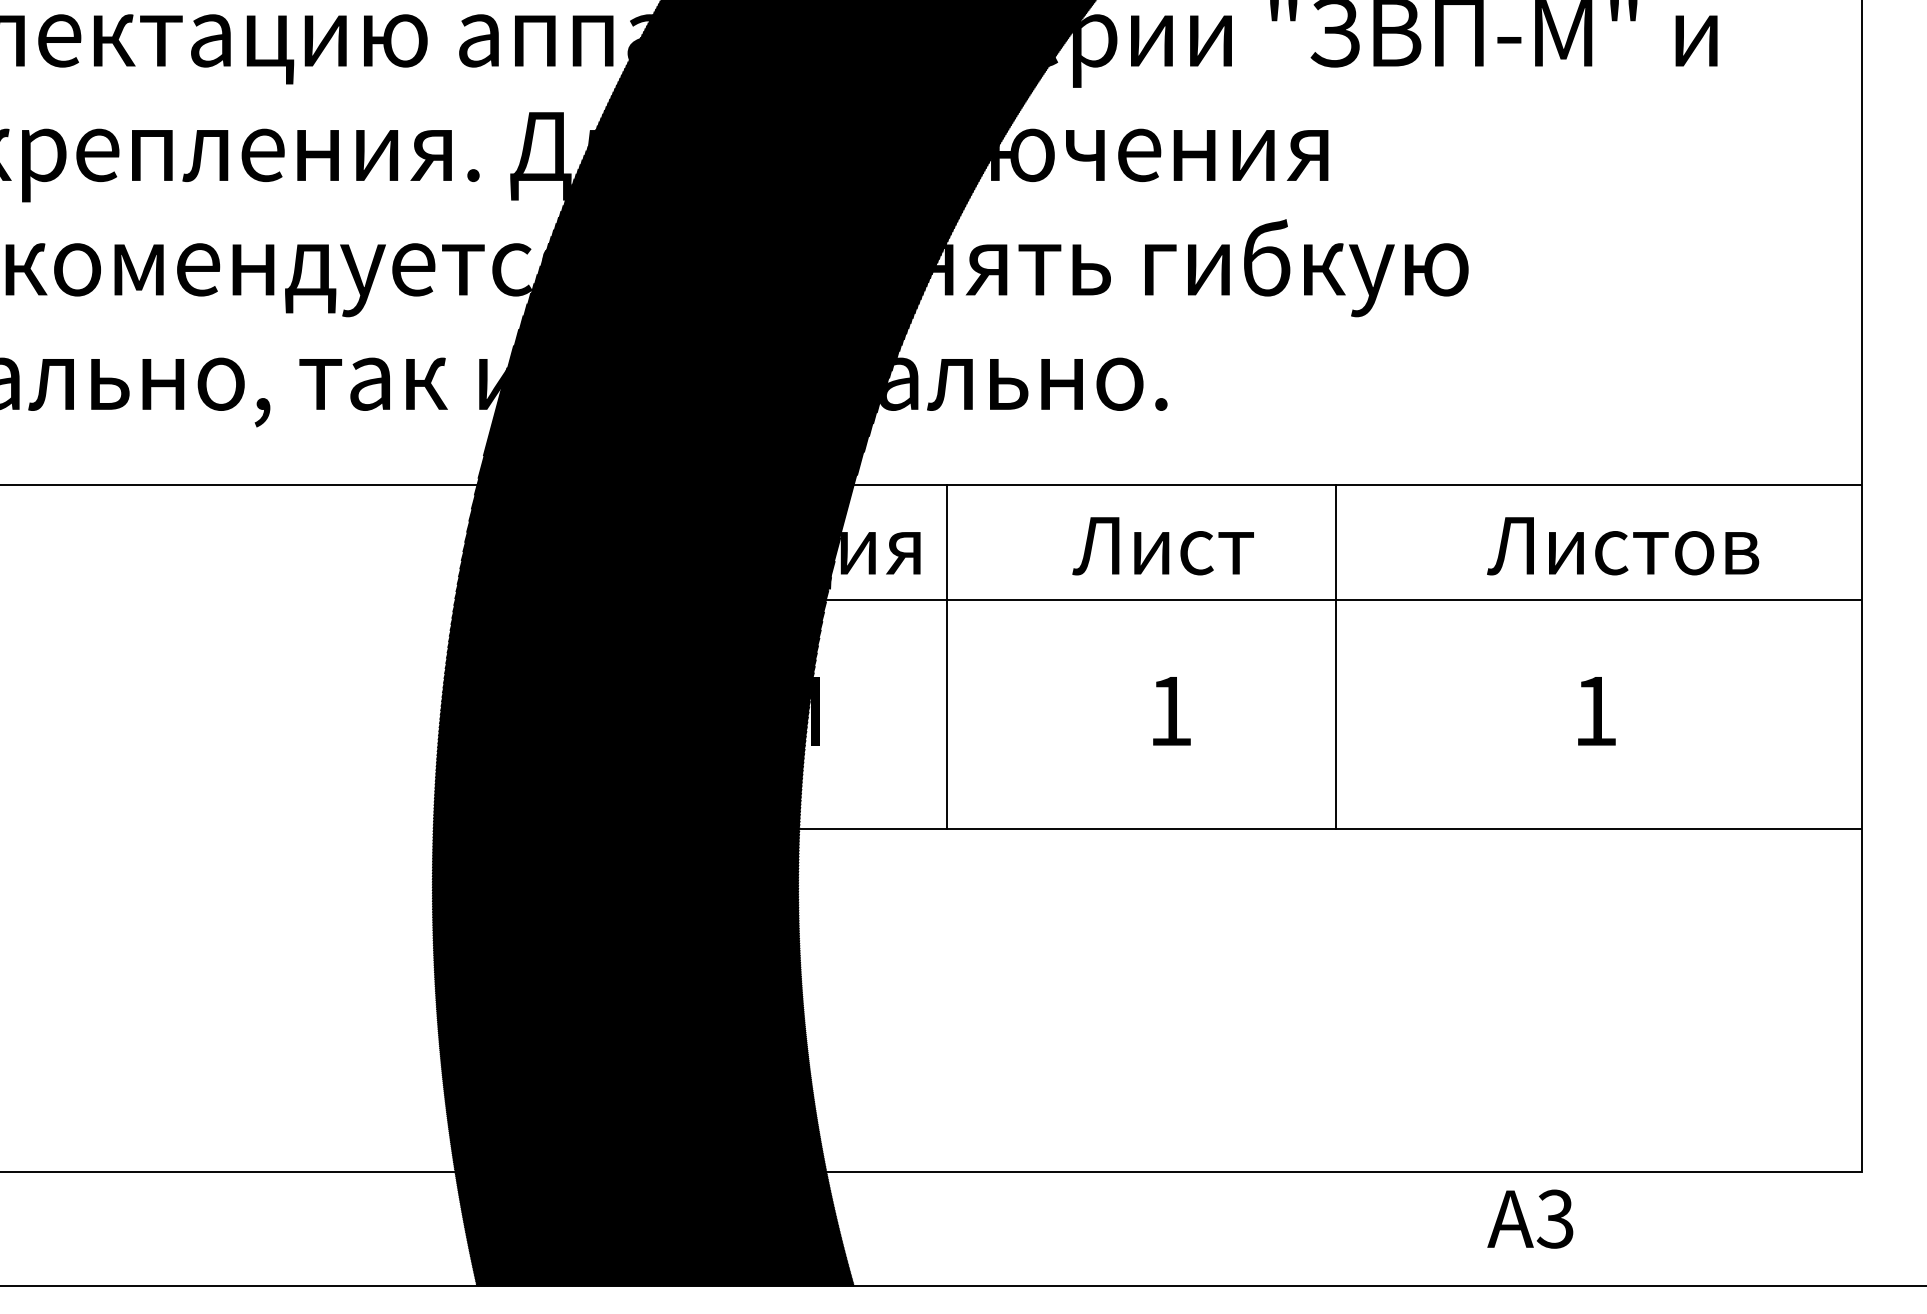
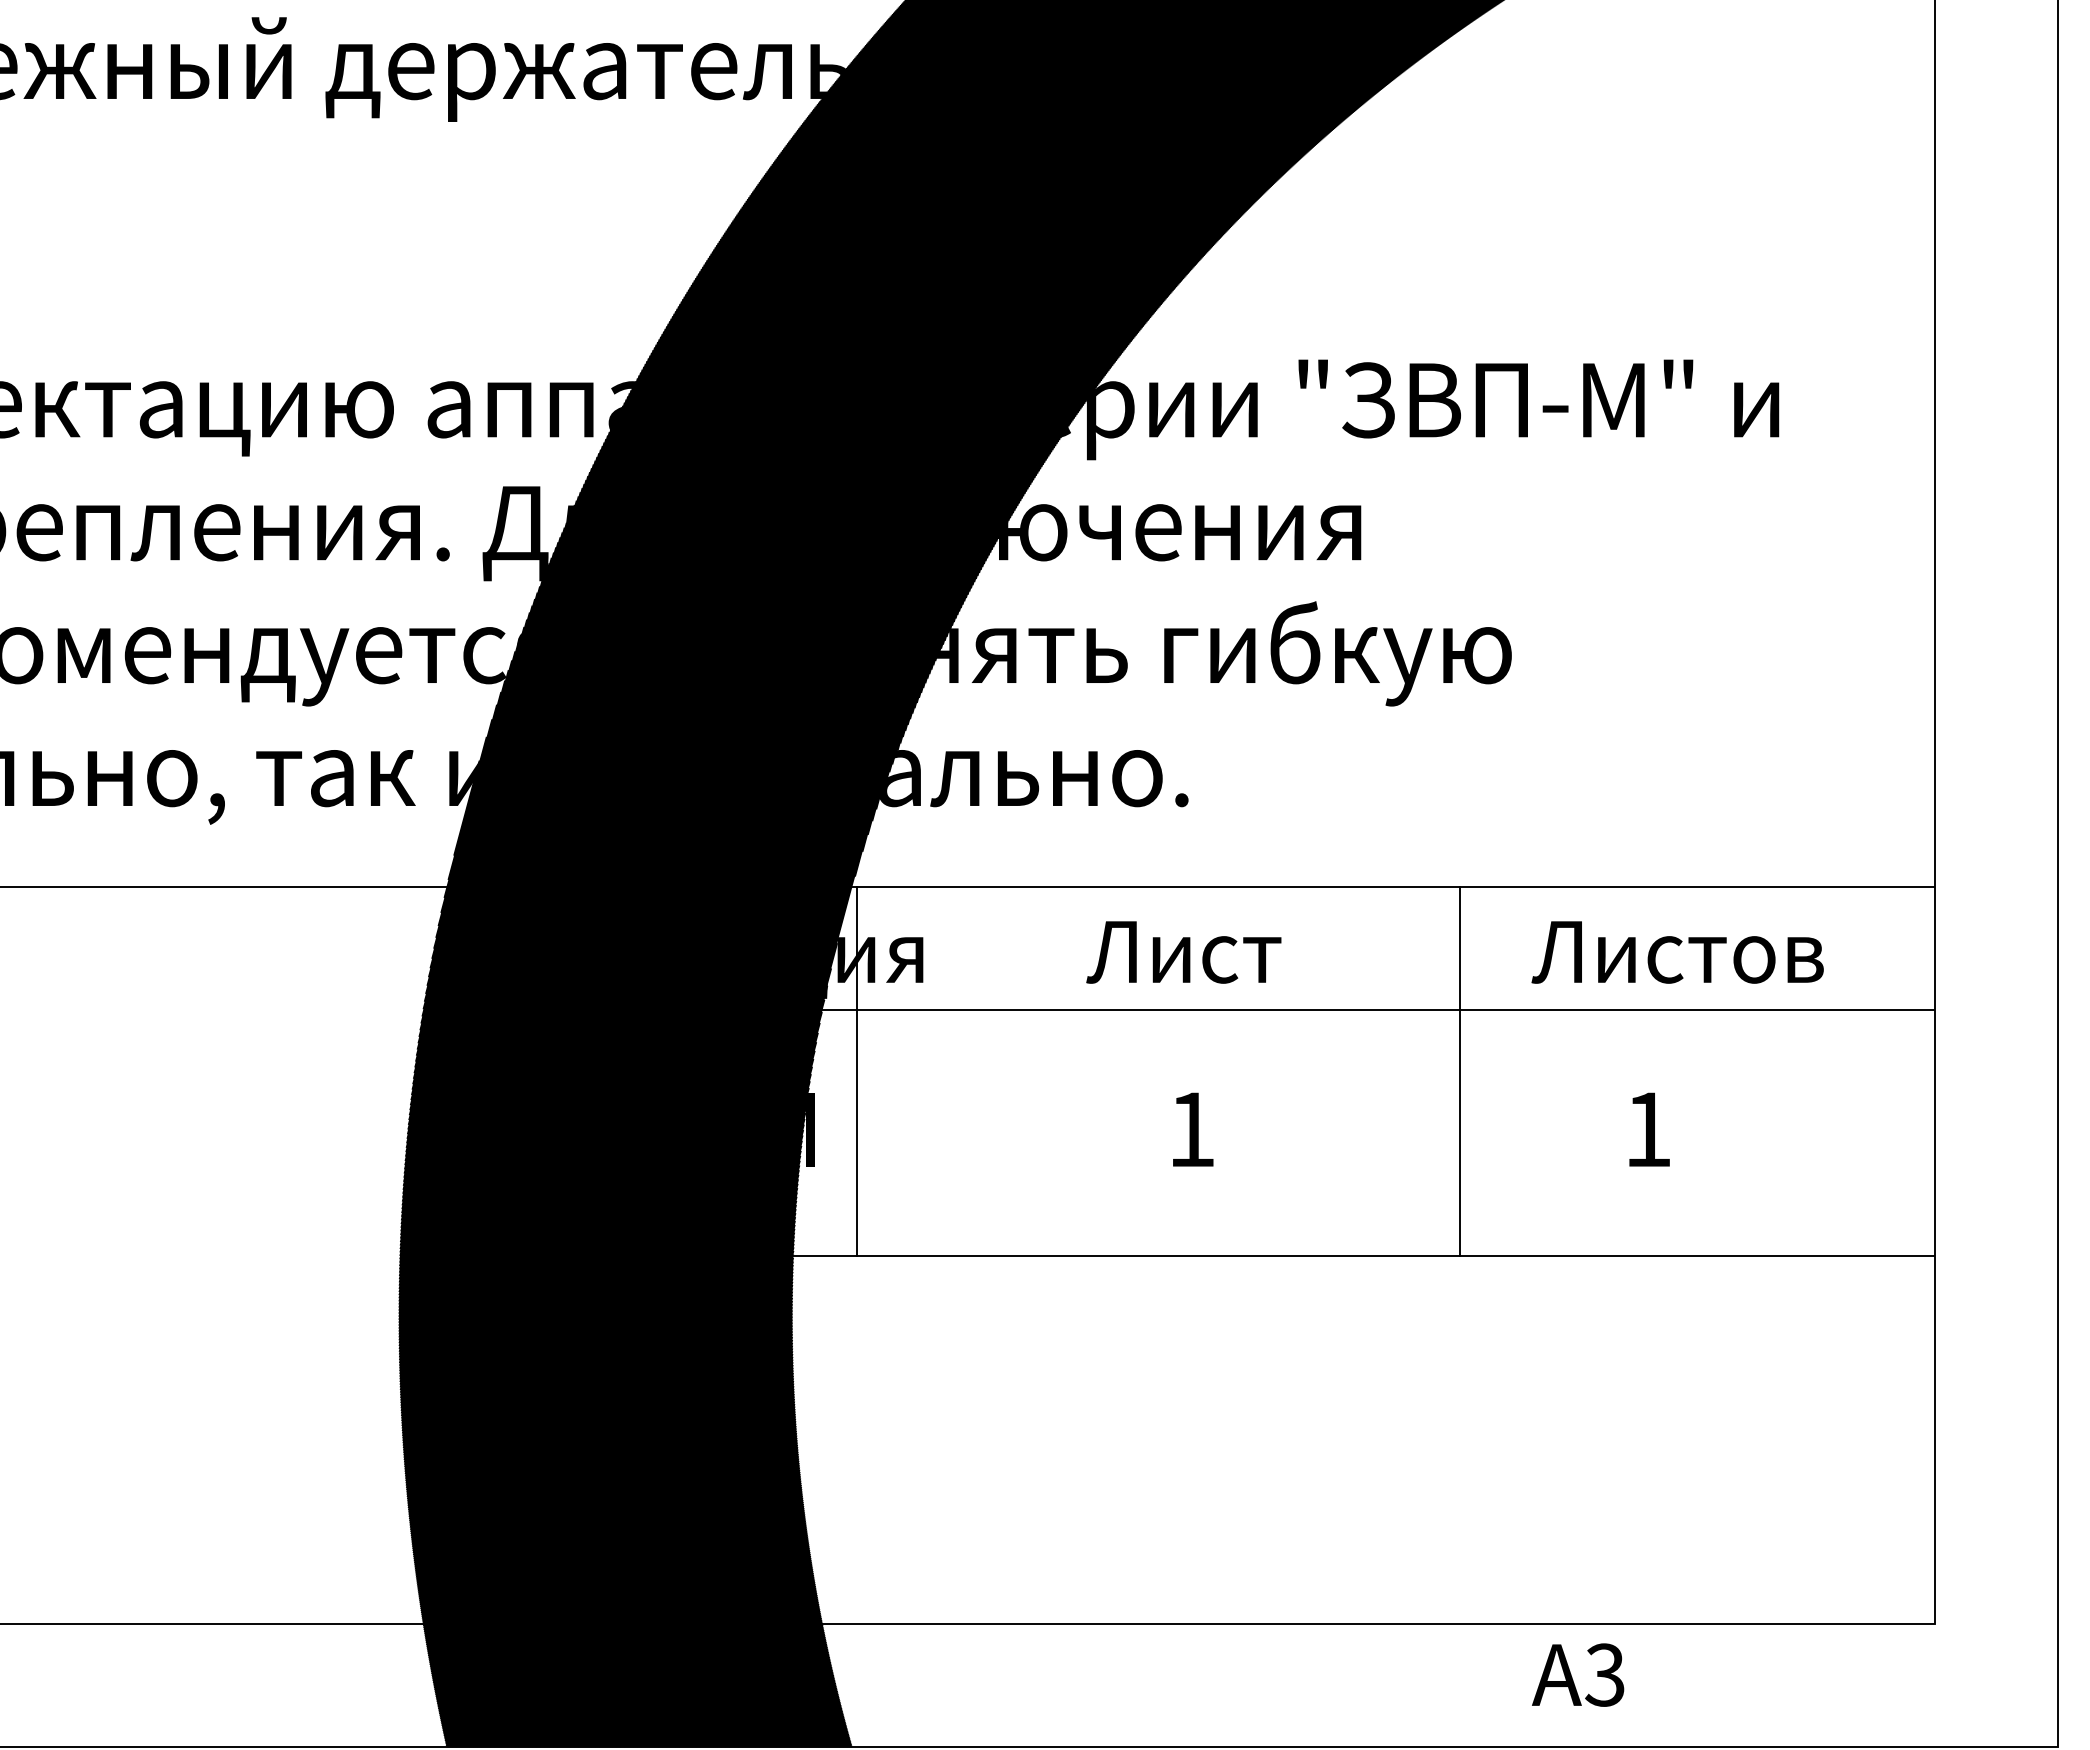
line: (946, 656) -> (856, 1070), moved
line: (1336, 656) -> (1460, 1070), moved

